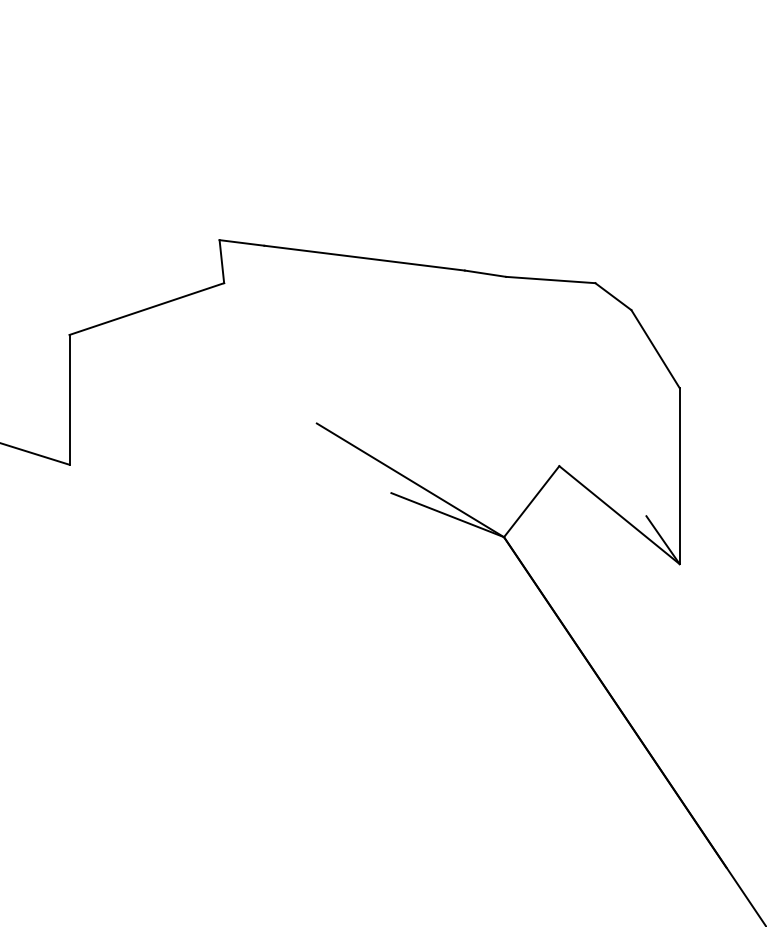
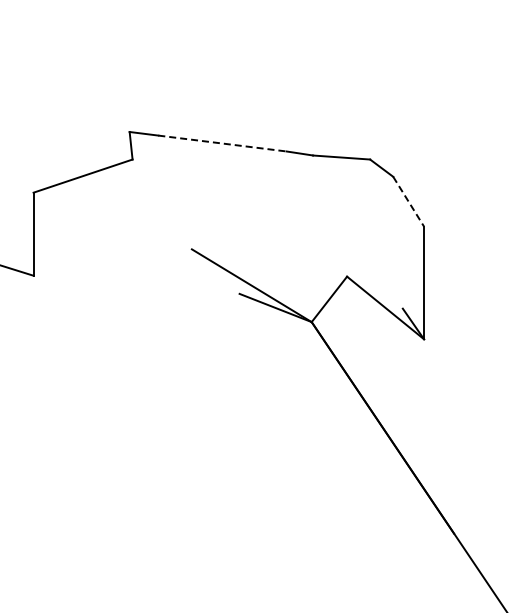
line: (364, 258) -> (222, 143), solid -> dashed
line: (655, 350) -> (408, 202), solid -> dashed

